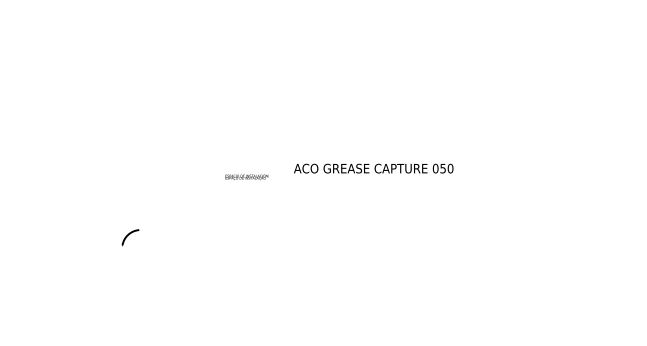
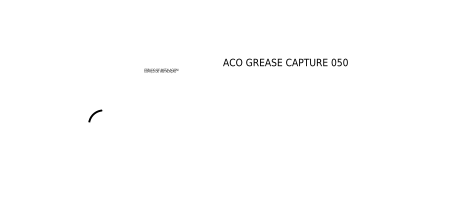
text: (246, 176) -> (161, 70), moved

